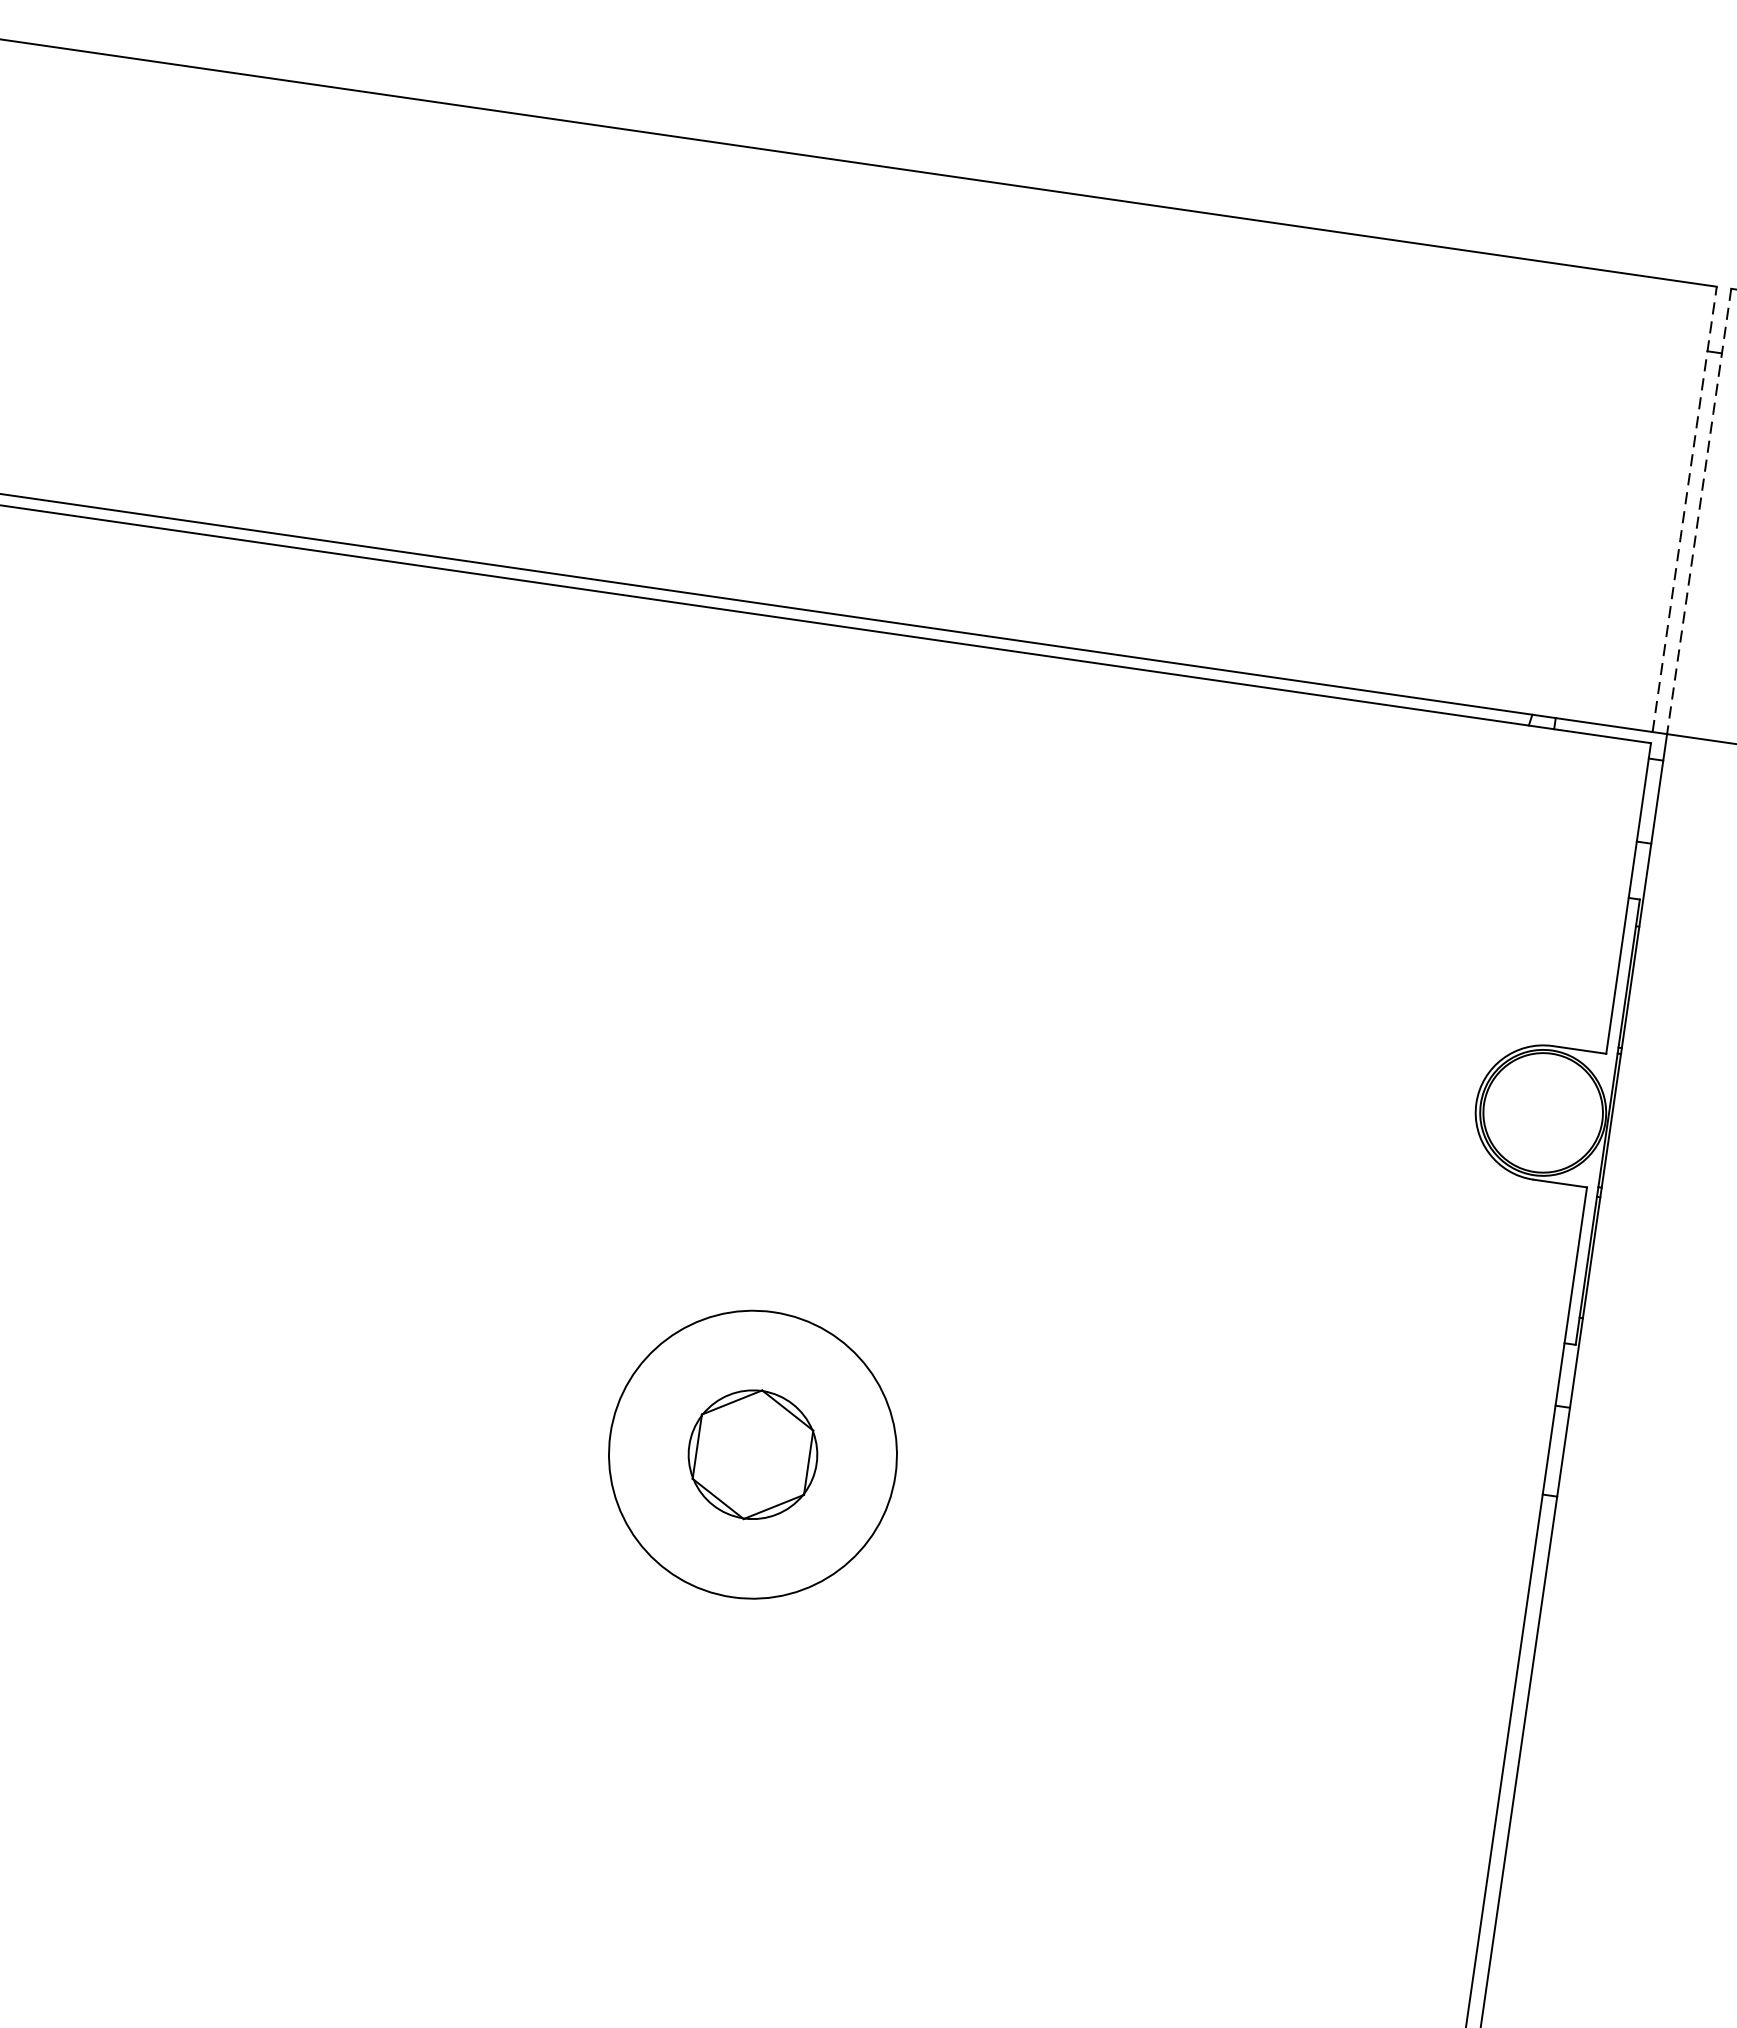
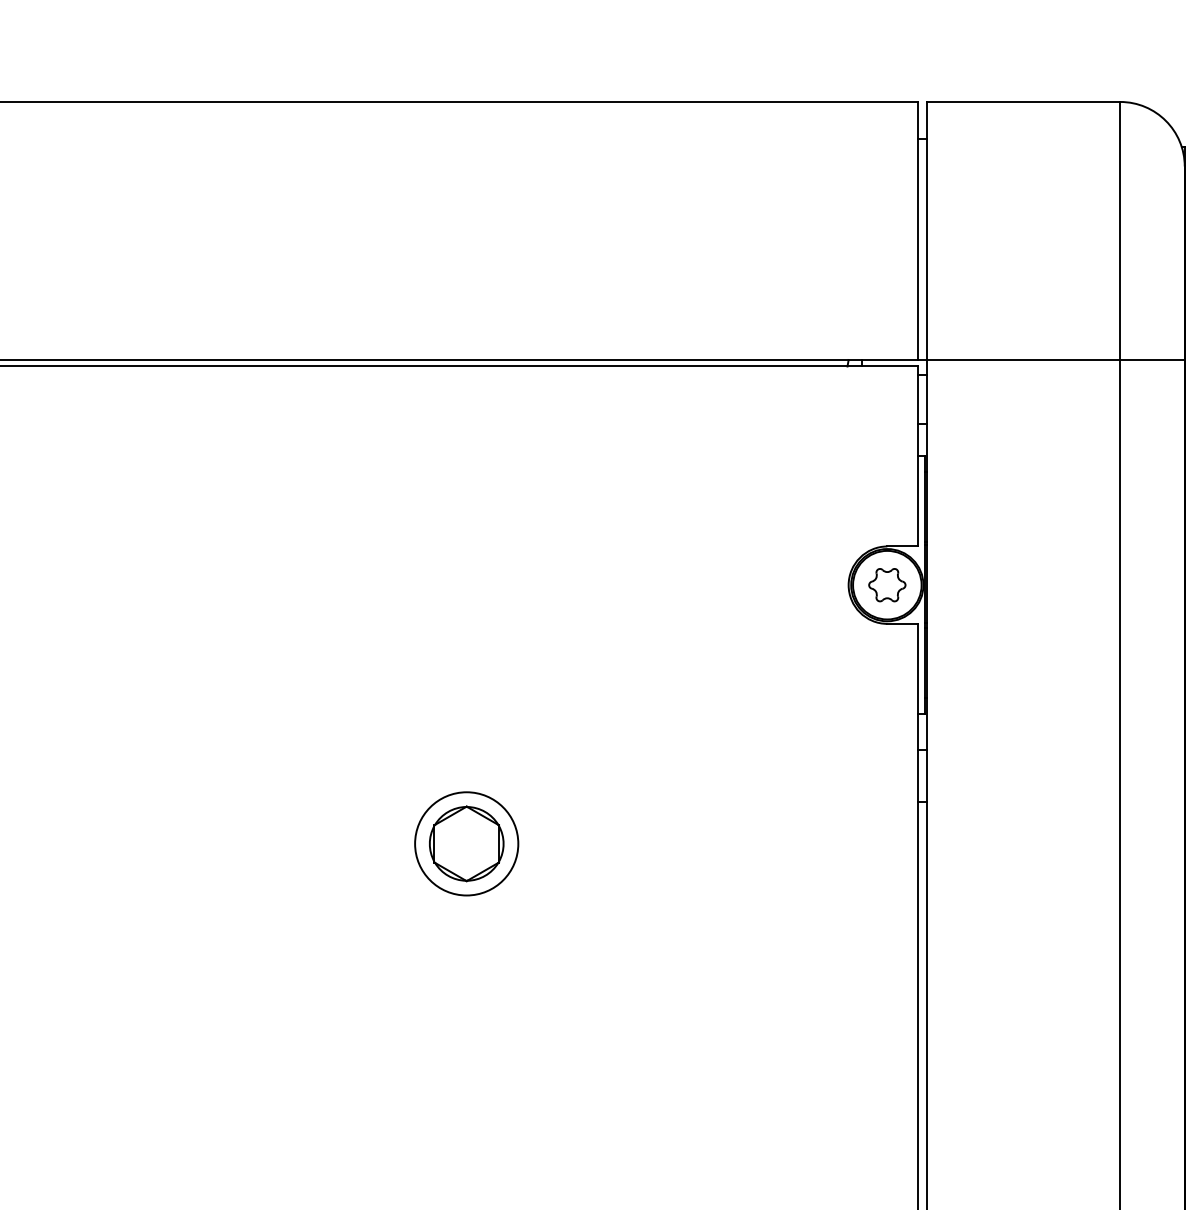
line: (1685, 508) -> (918, 230), dashed -> solid
line: (1698, 512) -> (926, 231), dashed -> solid
part: (1543, 1113) -> (887, 585), added
circle: (752, 1454) -> (466, 843), size x0.62

